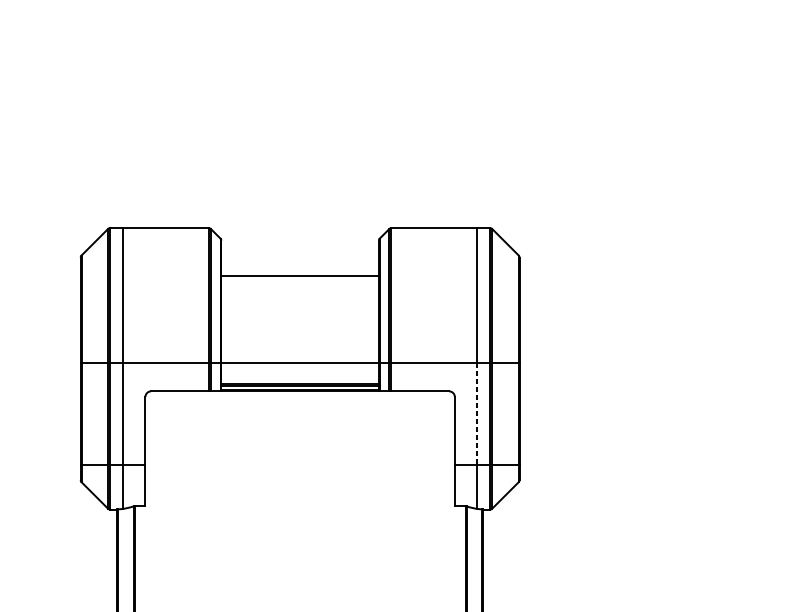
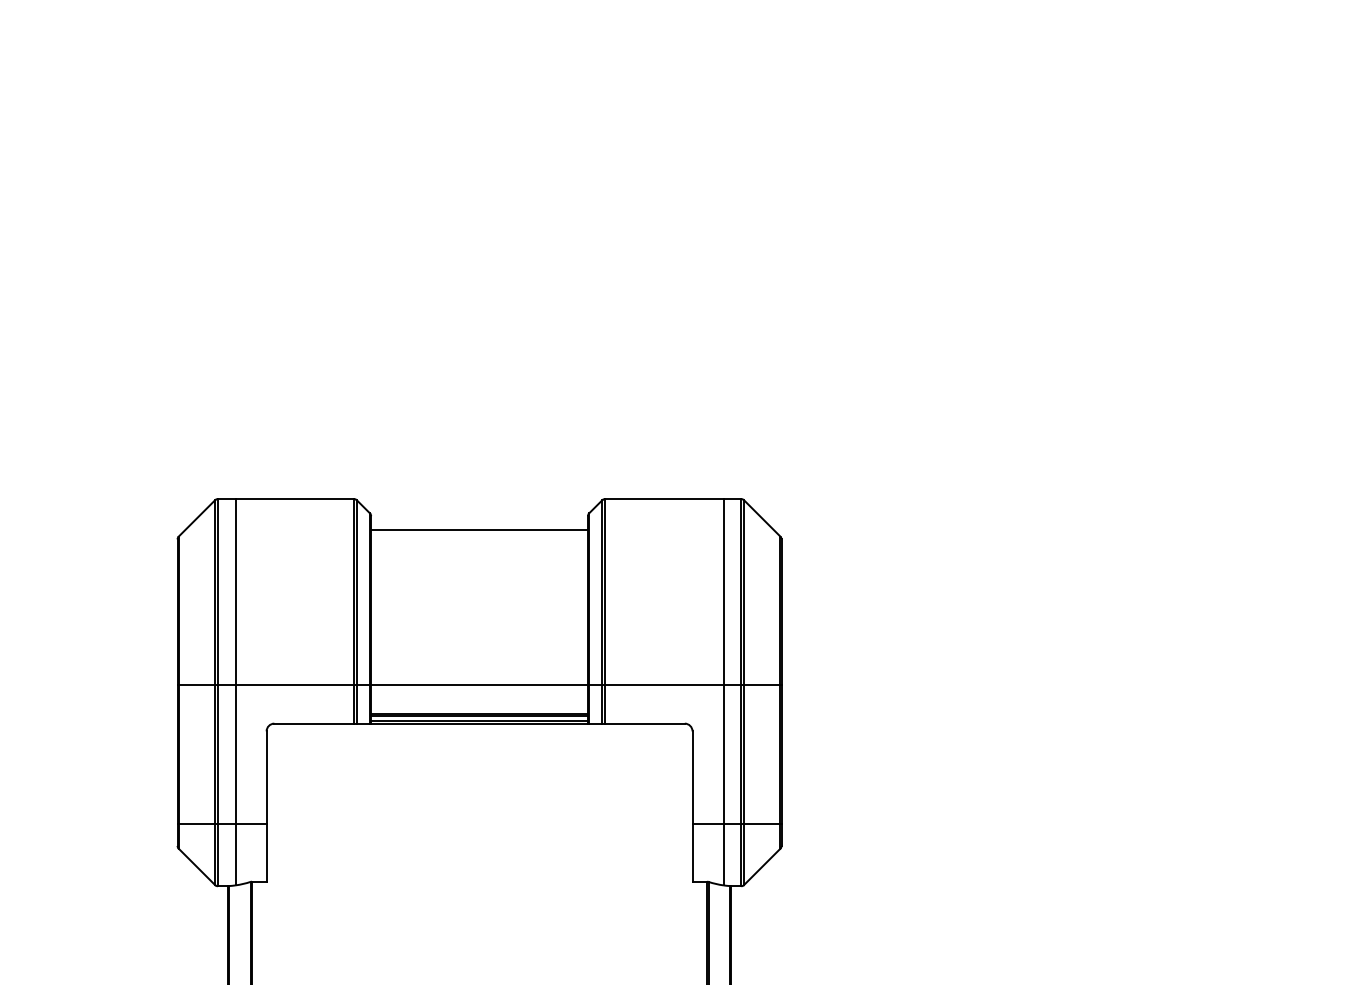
line: (300, 276) -> (479, 530), moved
line: (477, 413) -> (723, 754), dashed -> solid

